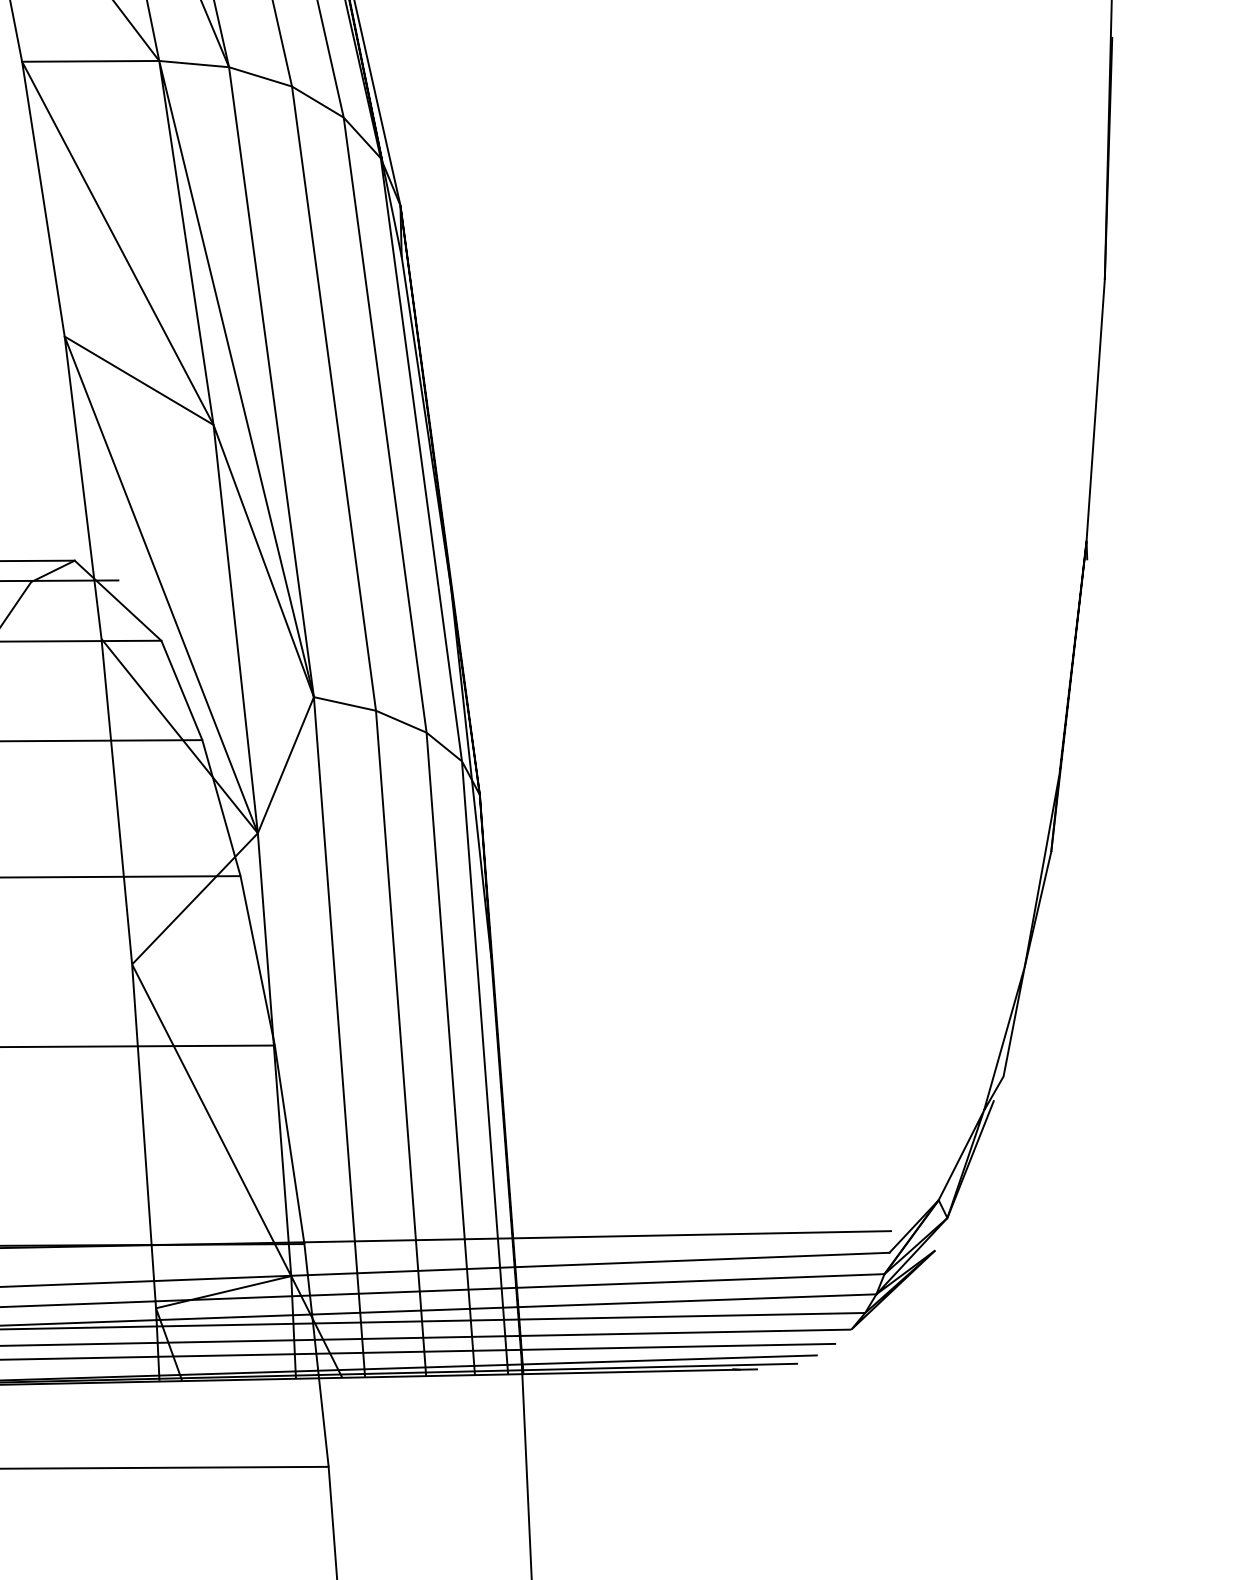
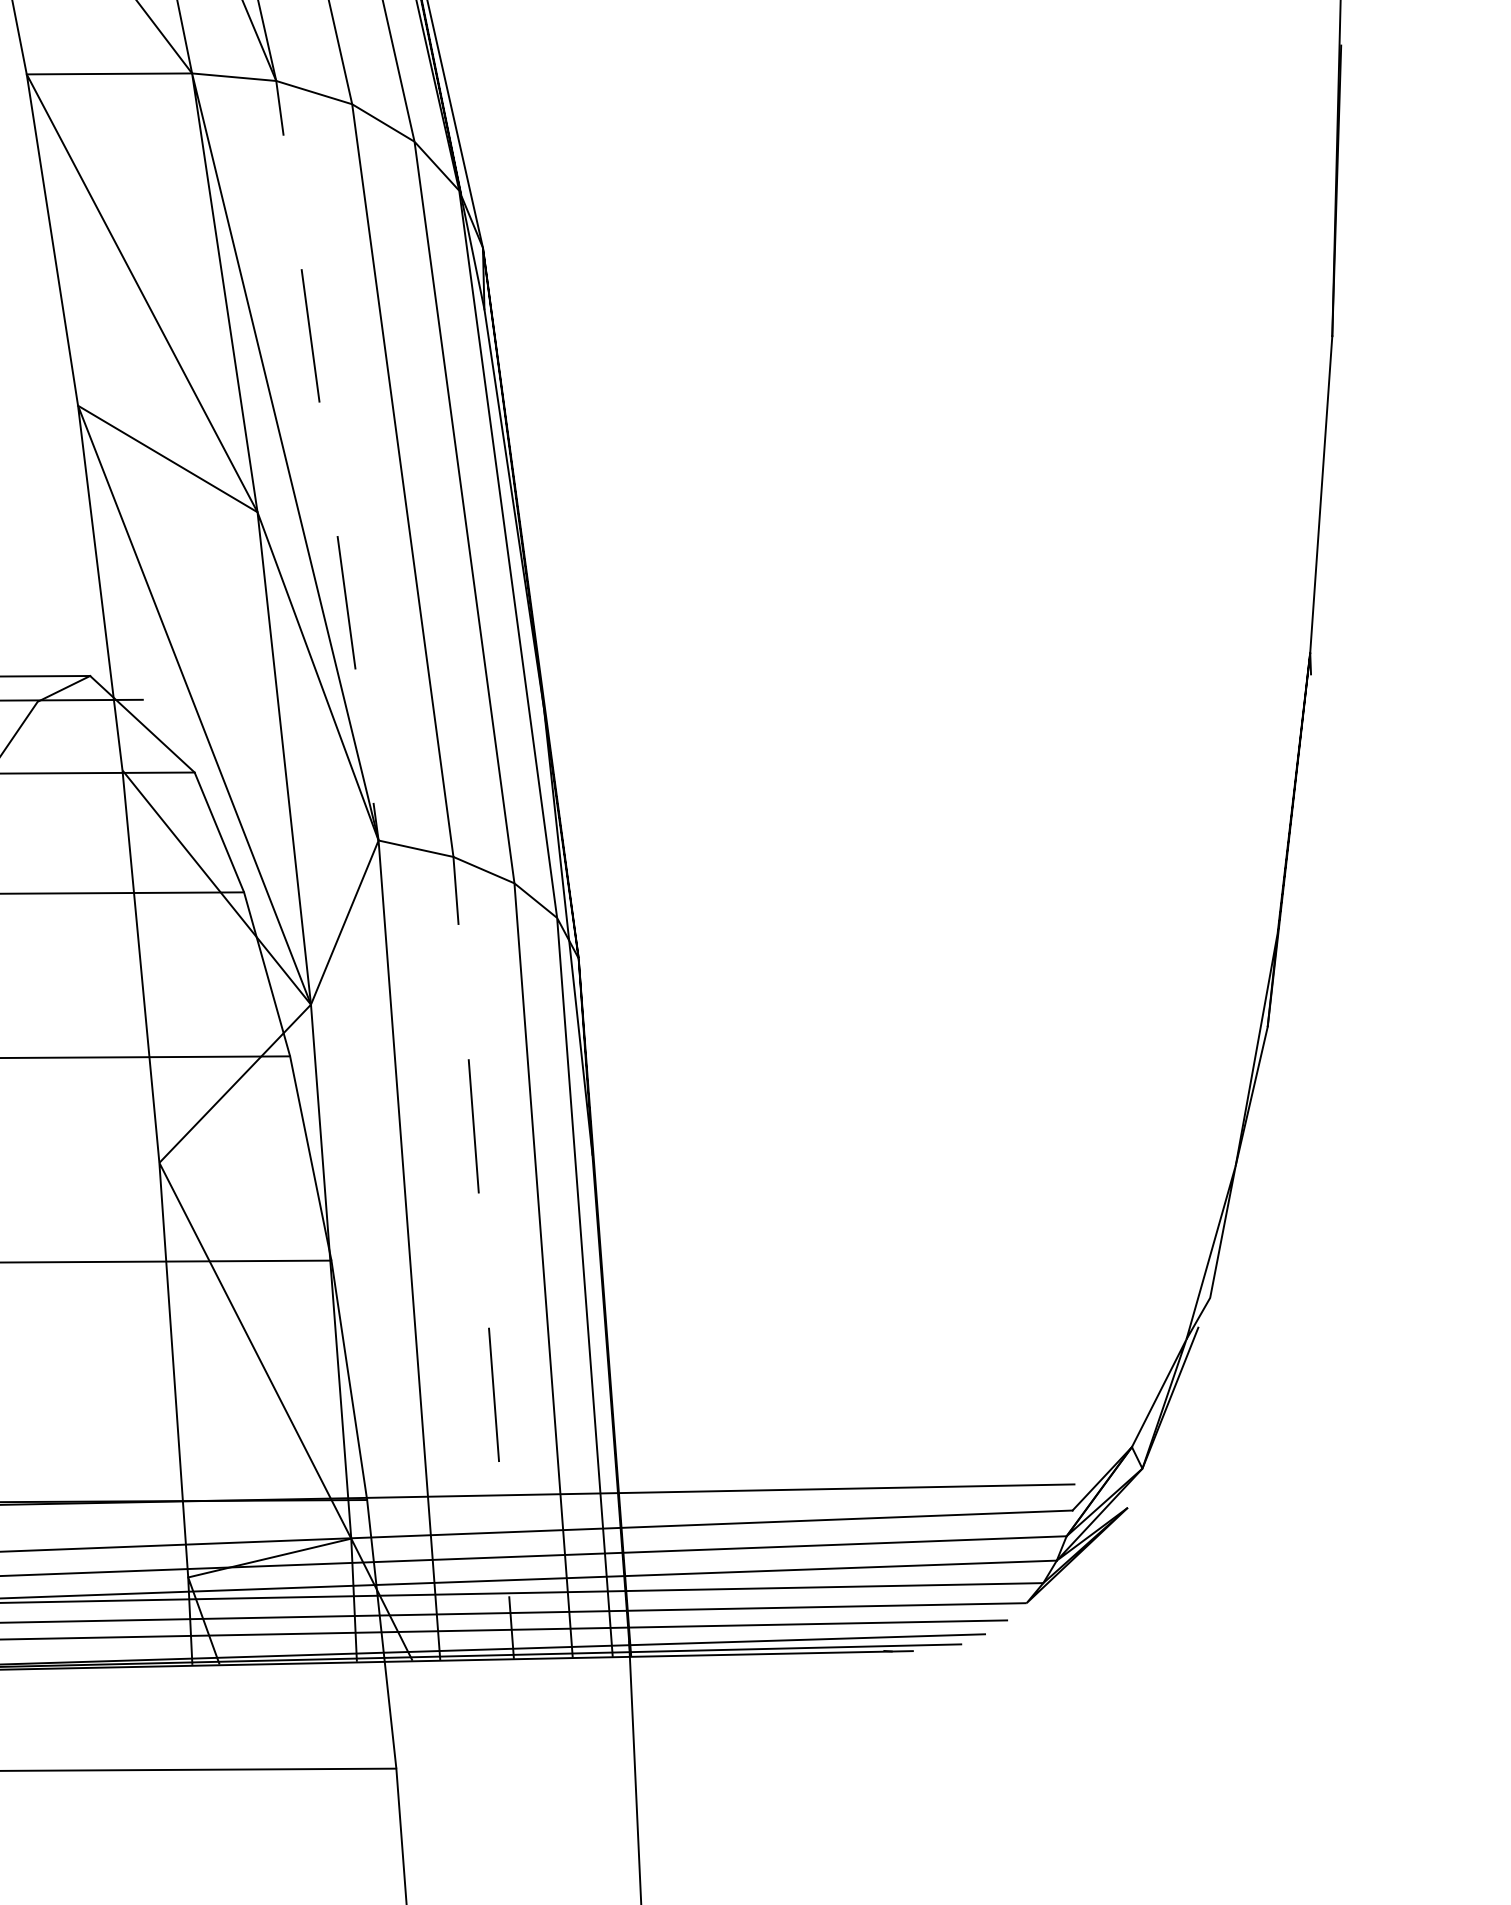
line: (267, 349) -> (322, 421), solid -> dashed
line: (398, 1014) -> (480, 1223), solid -> dashed

